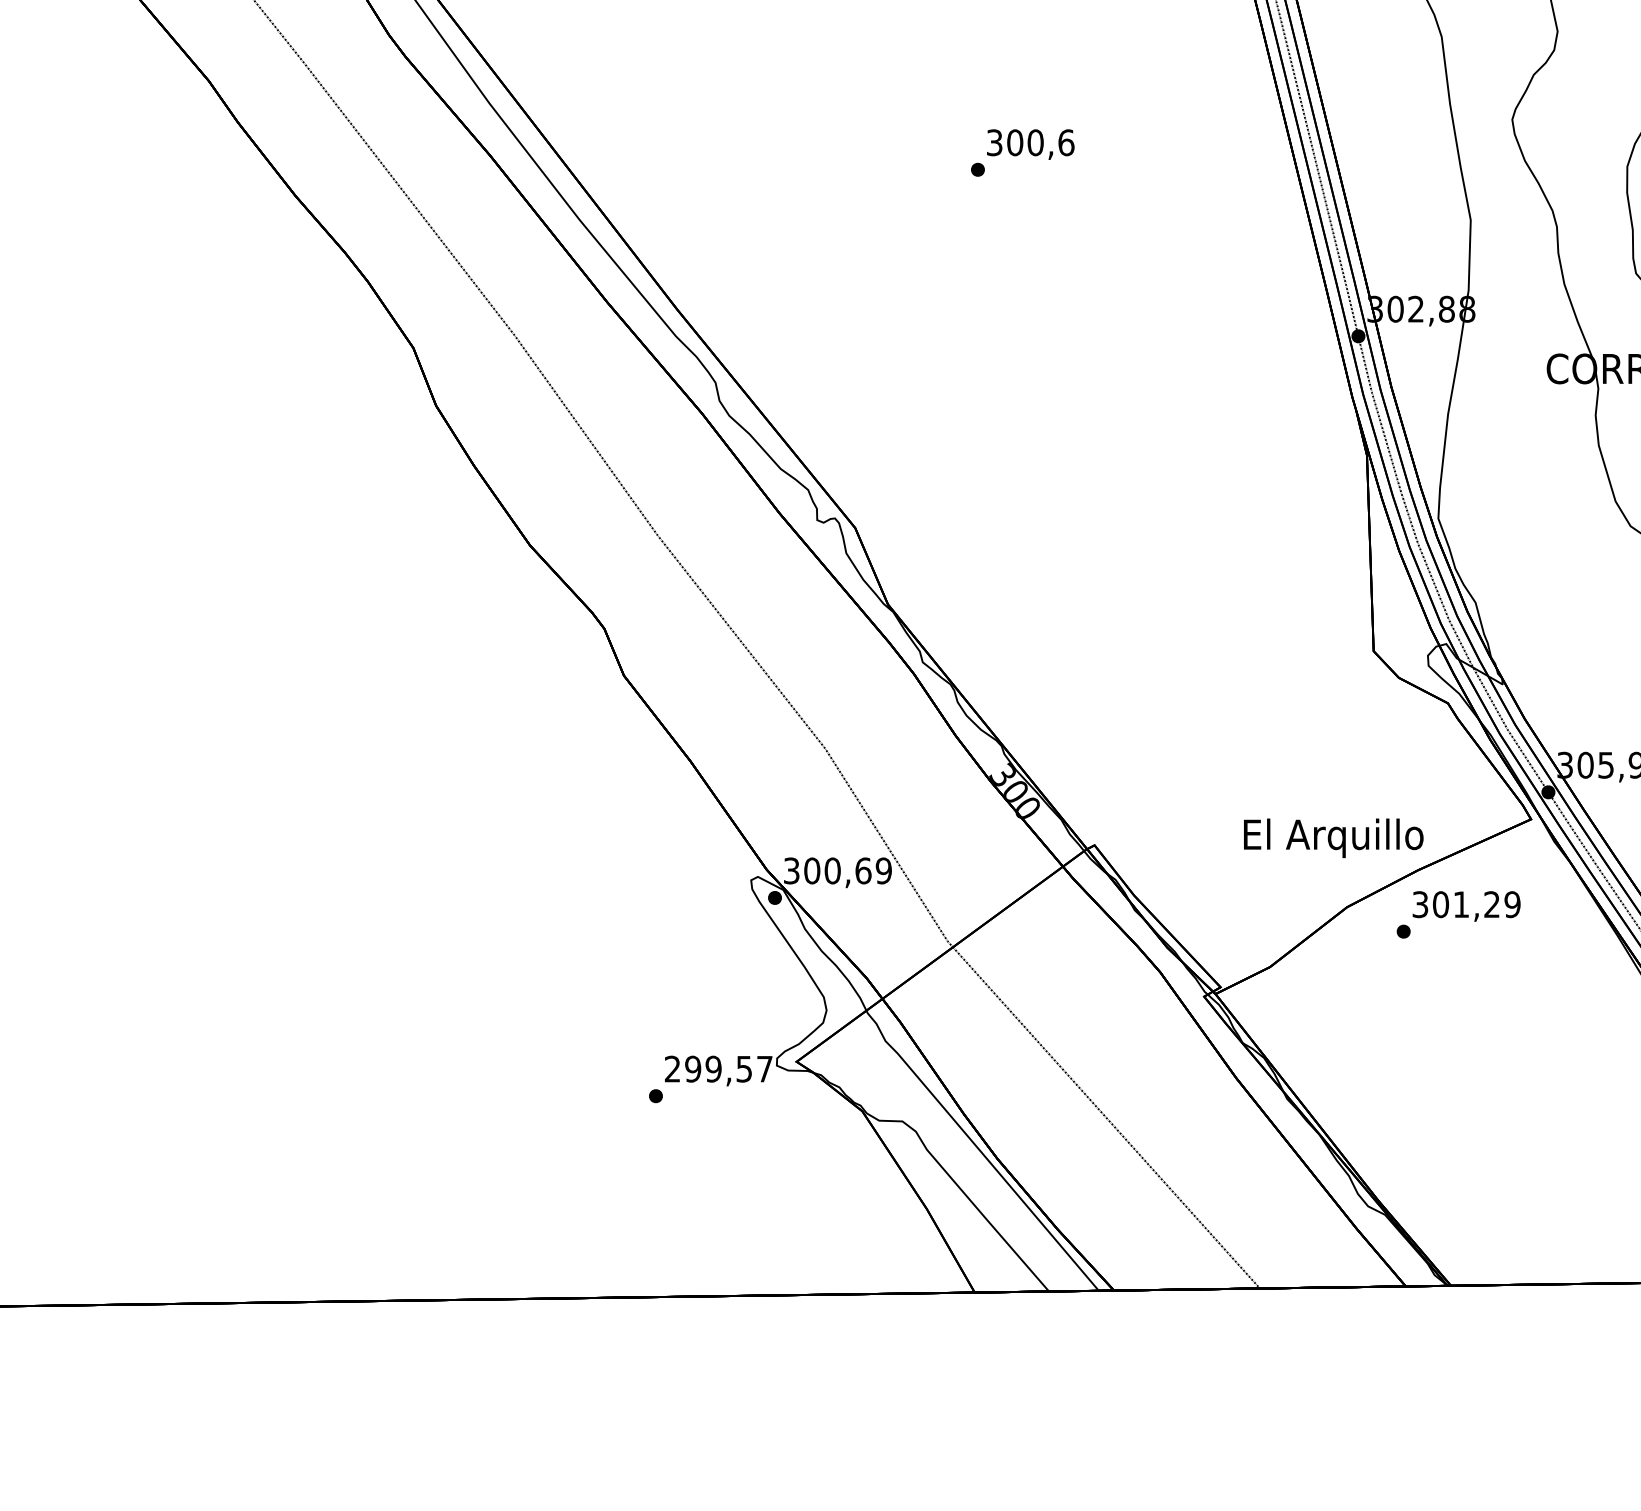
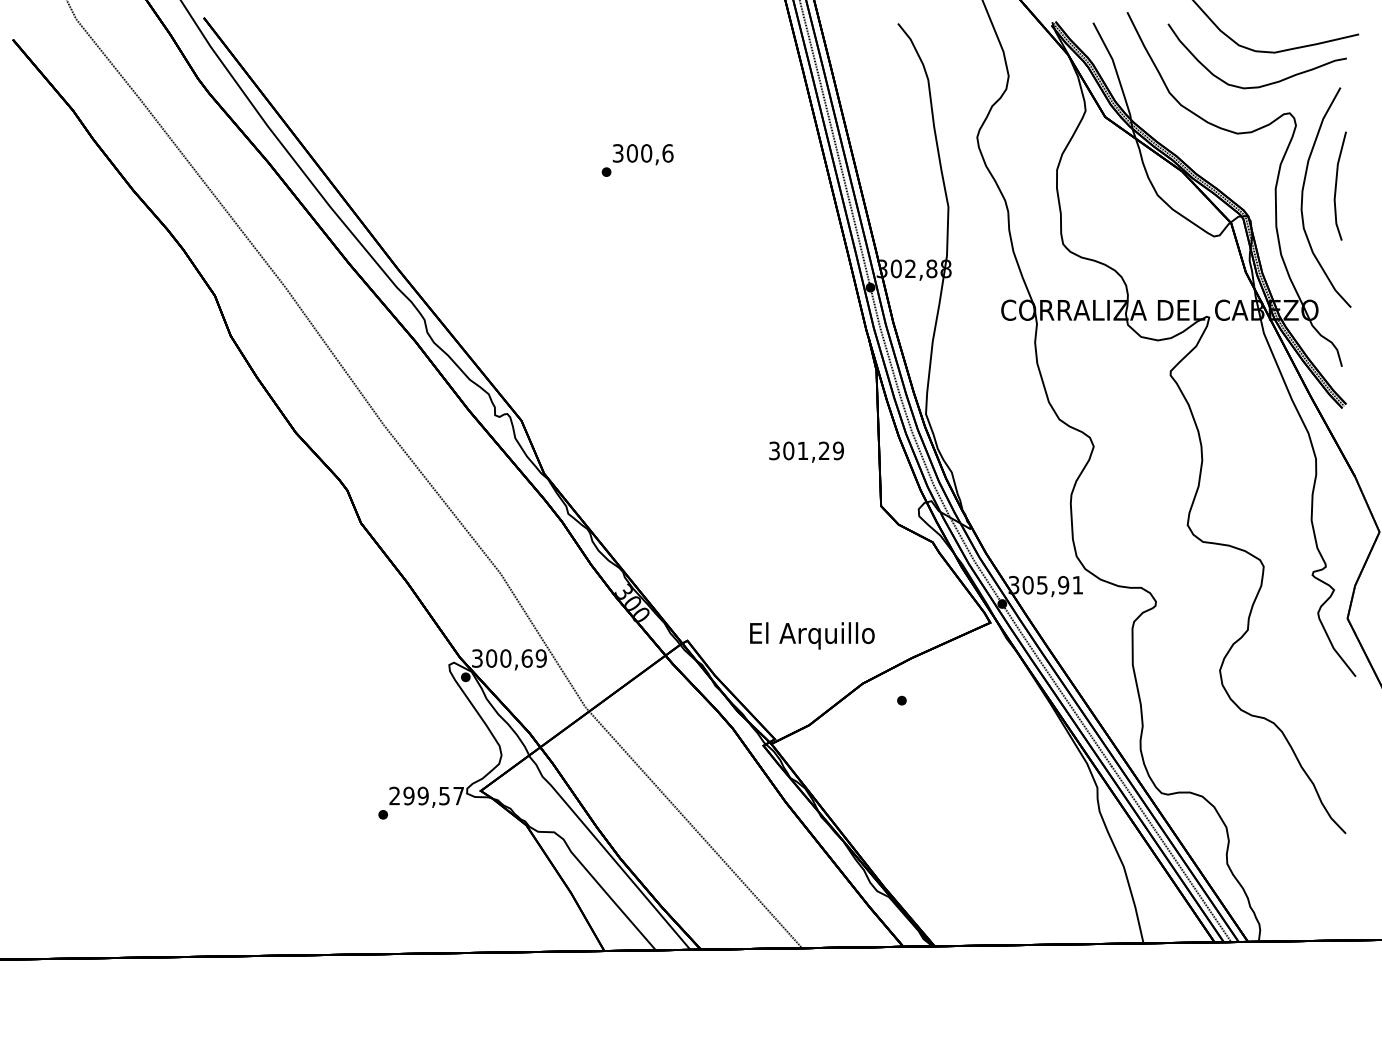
text: (1333, 837) -> (812, 635), moved
text: (1466, 905) -> (806, 451), moved

